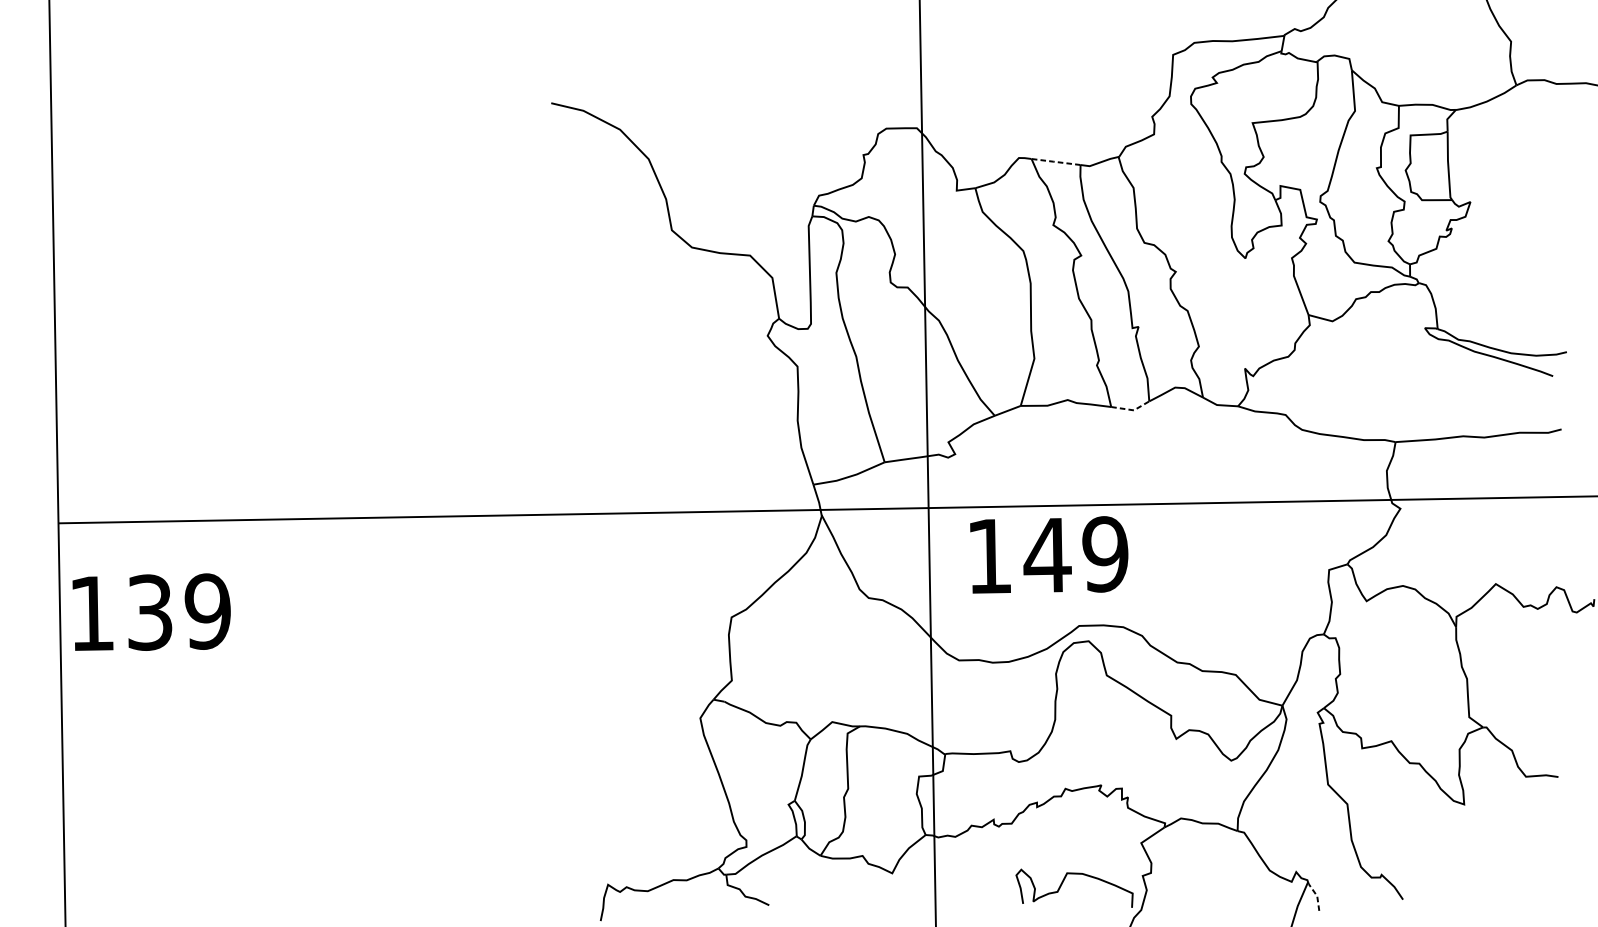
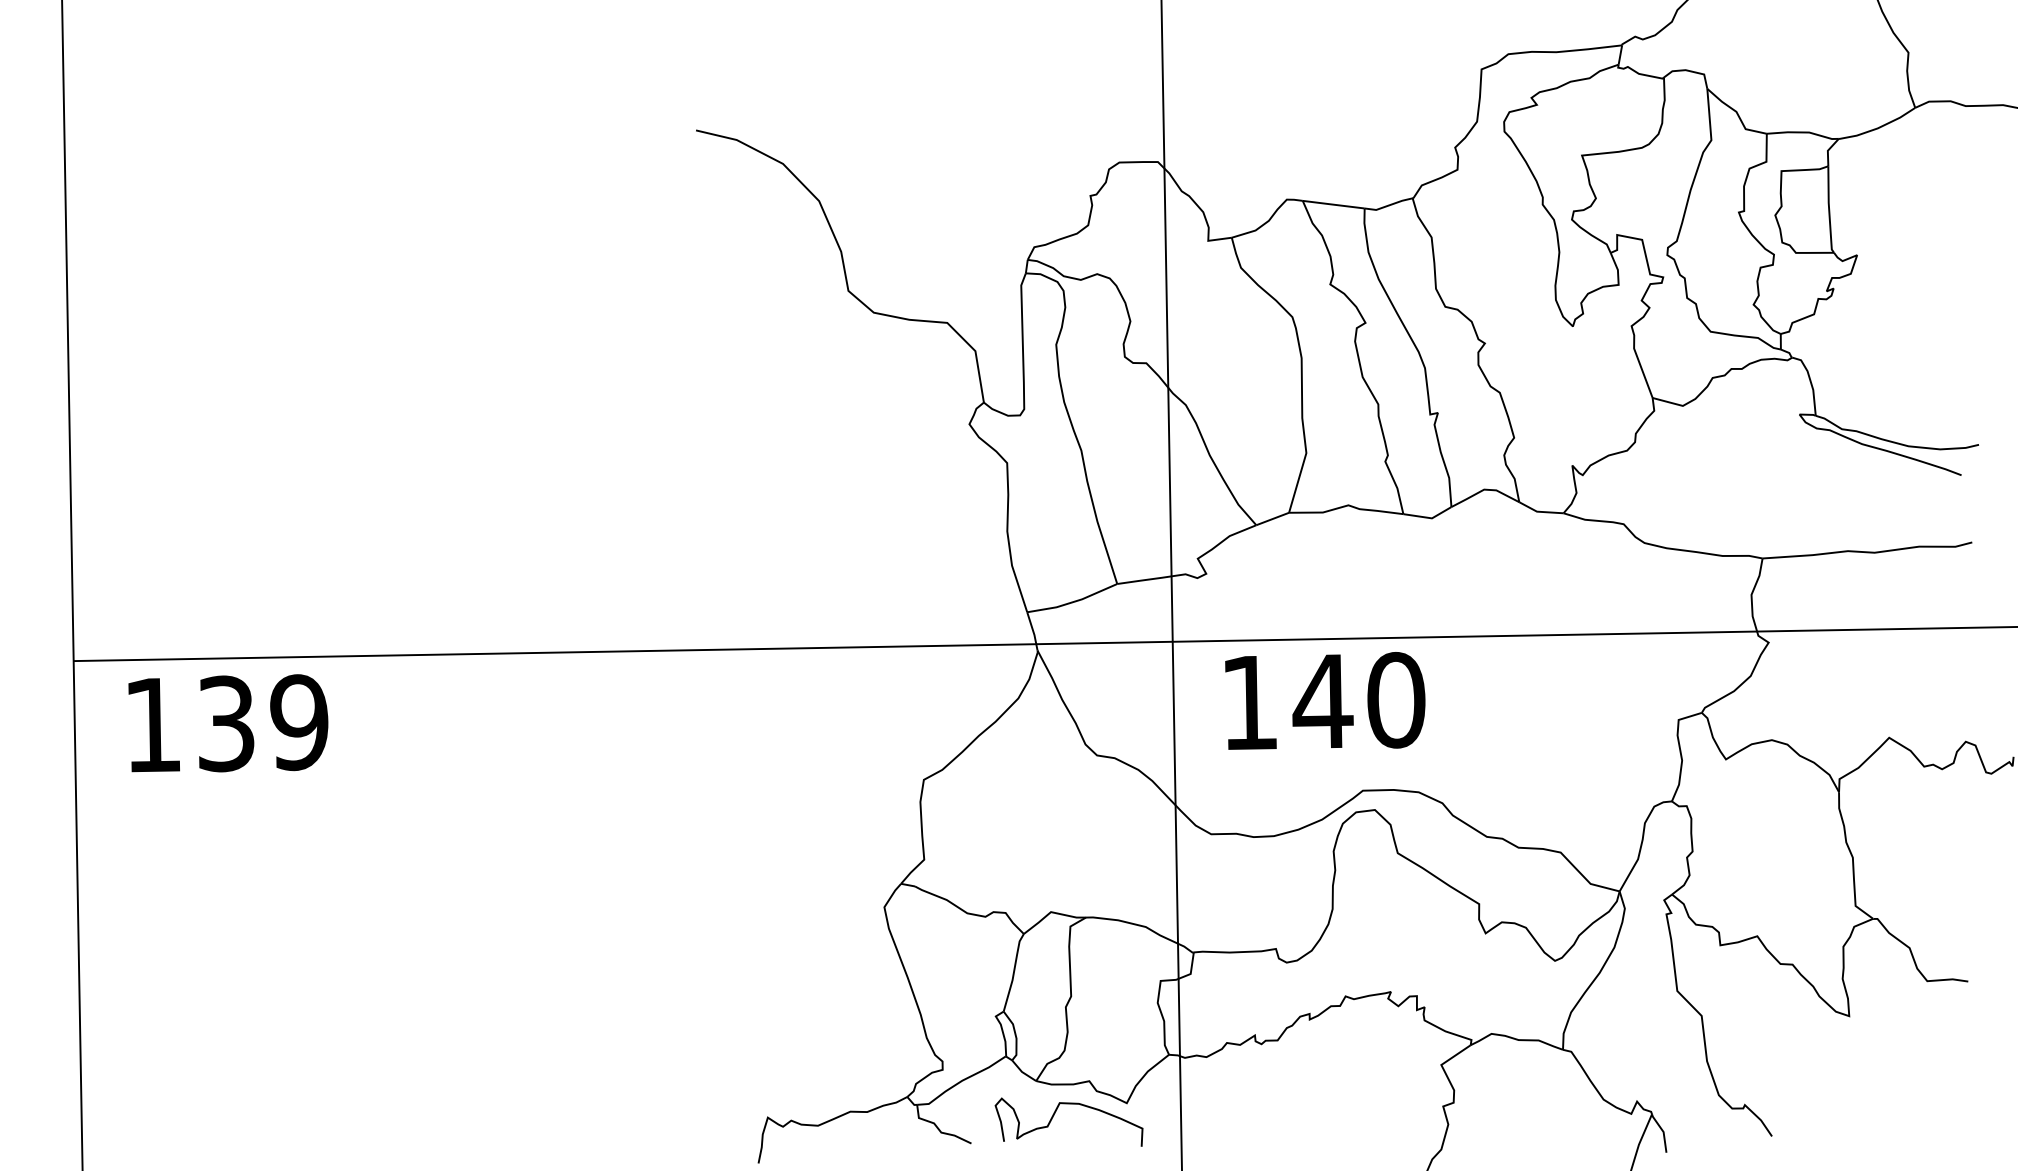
line: (1055, 161) -> (1333, 204), dashed -> solid
line: (1132, 410) -> (1430, 518), dashed -> solid
text: (1104, 554) -> (1395, 700), 149 -> 140
text: (151, 612) -> (228, 723), moved
curve: (1063, 883) -> (1054, 1115), moved
line: (1317, 896) -> (1663, 1132), dashed -> solid

